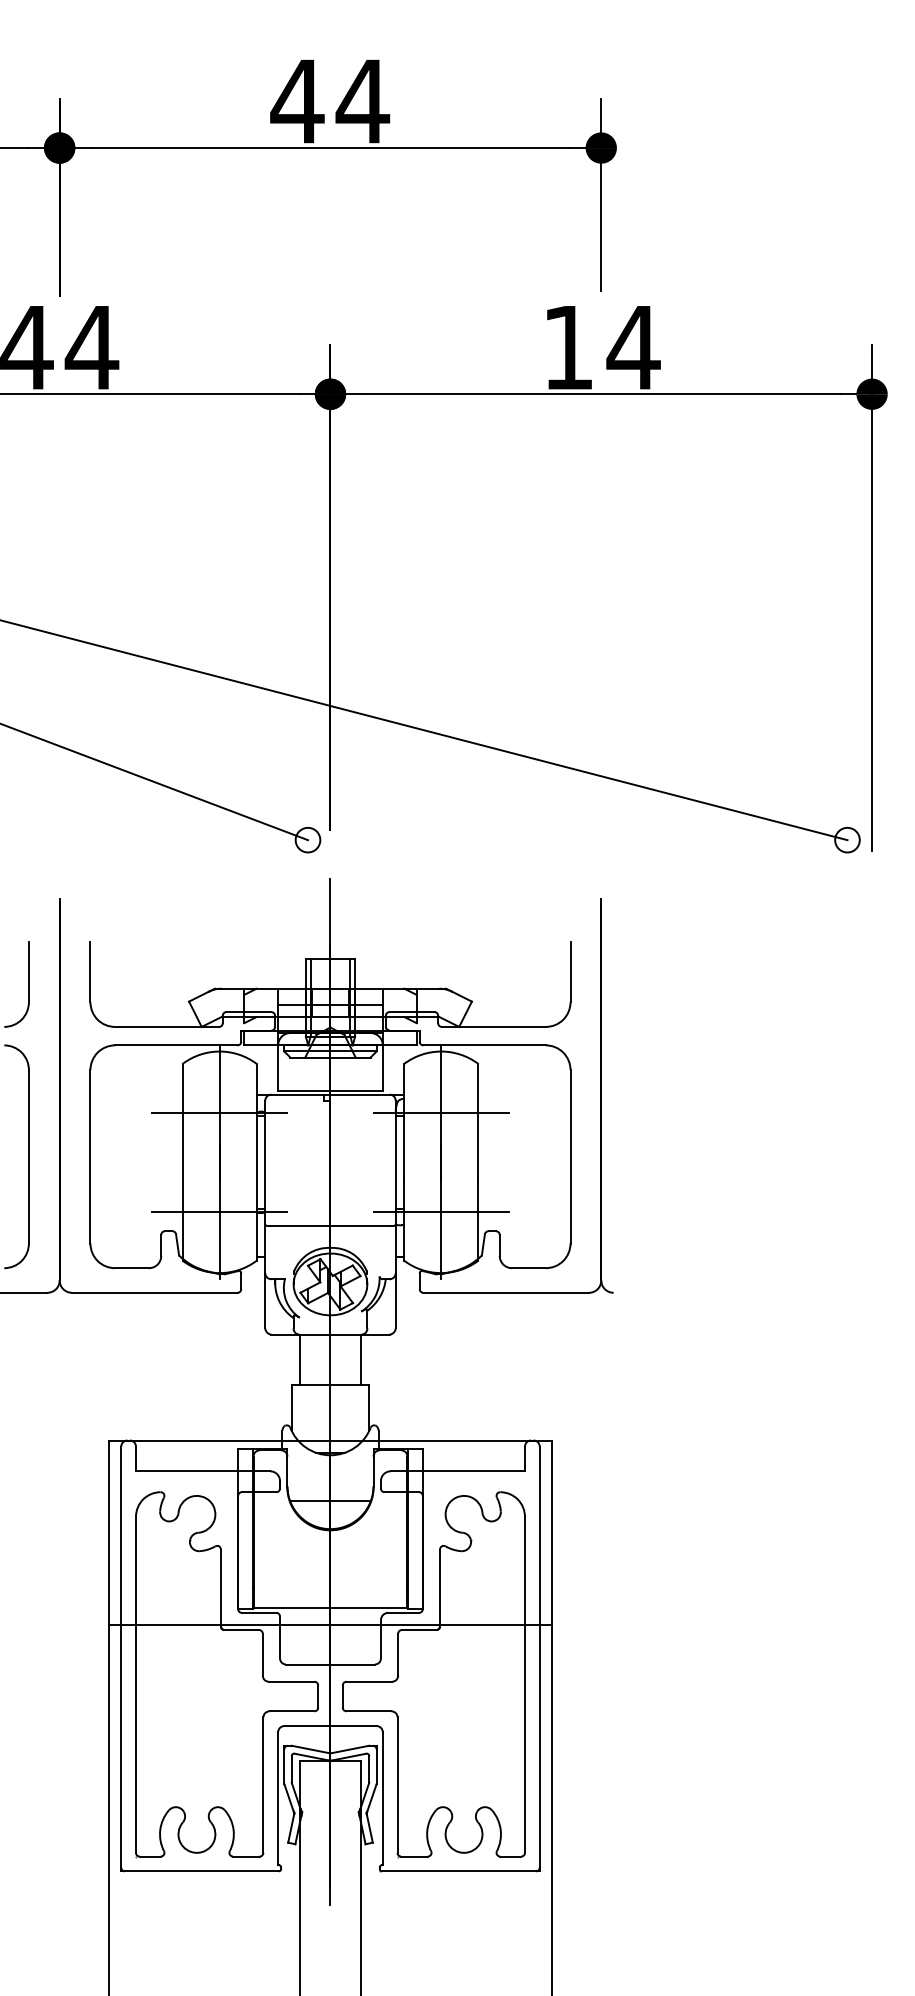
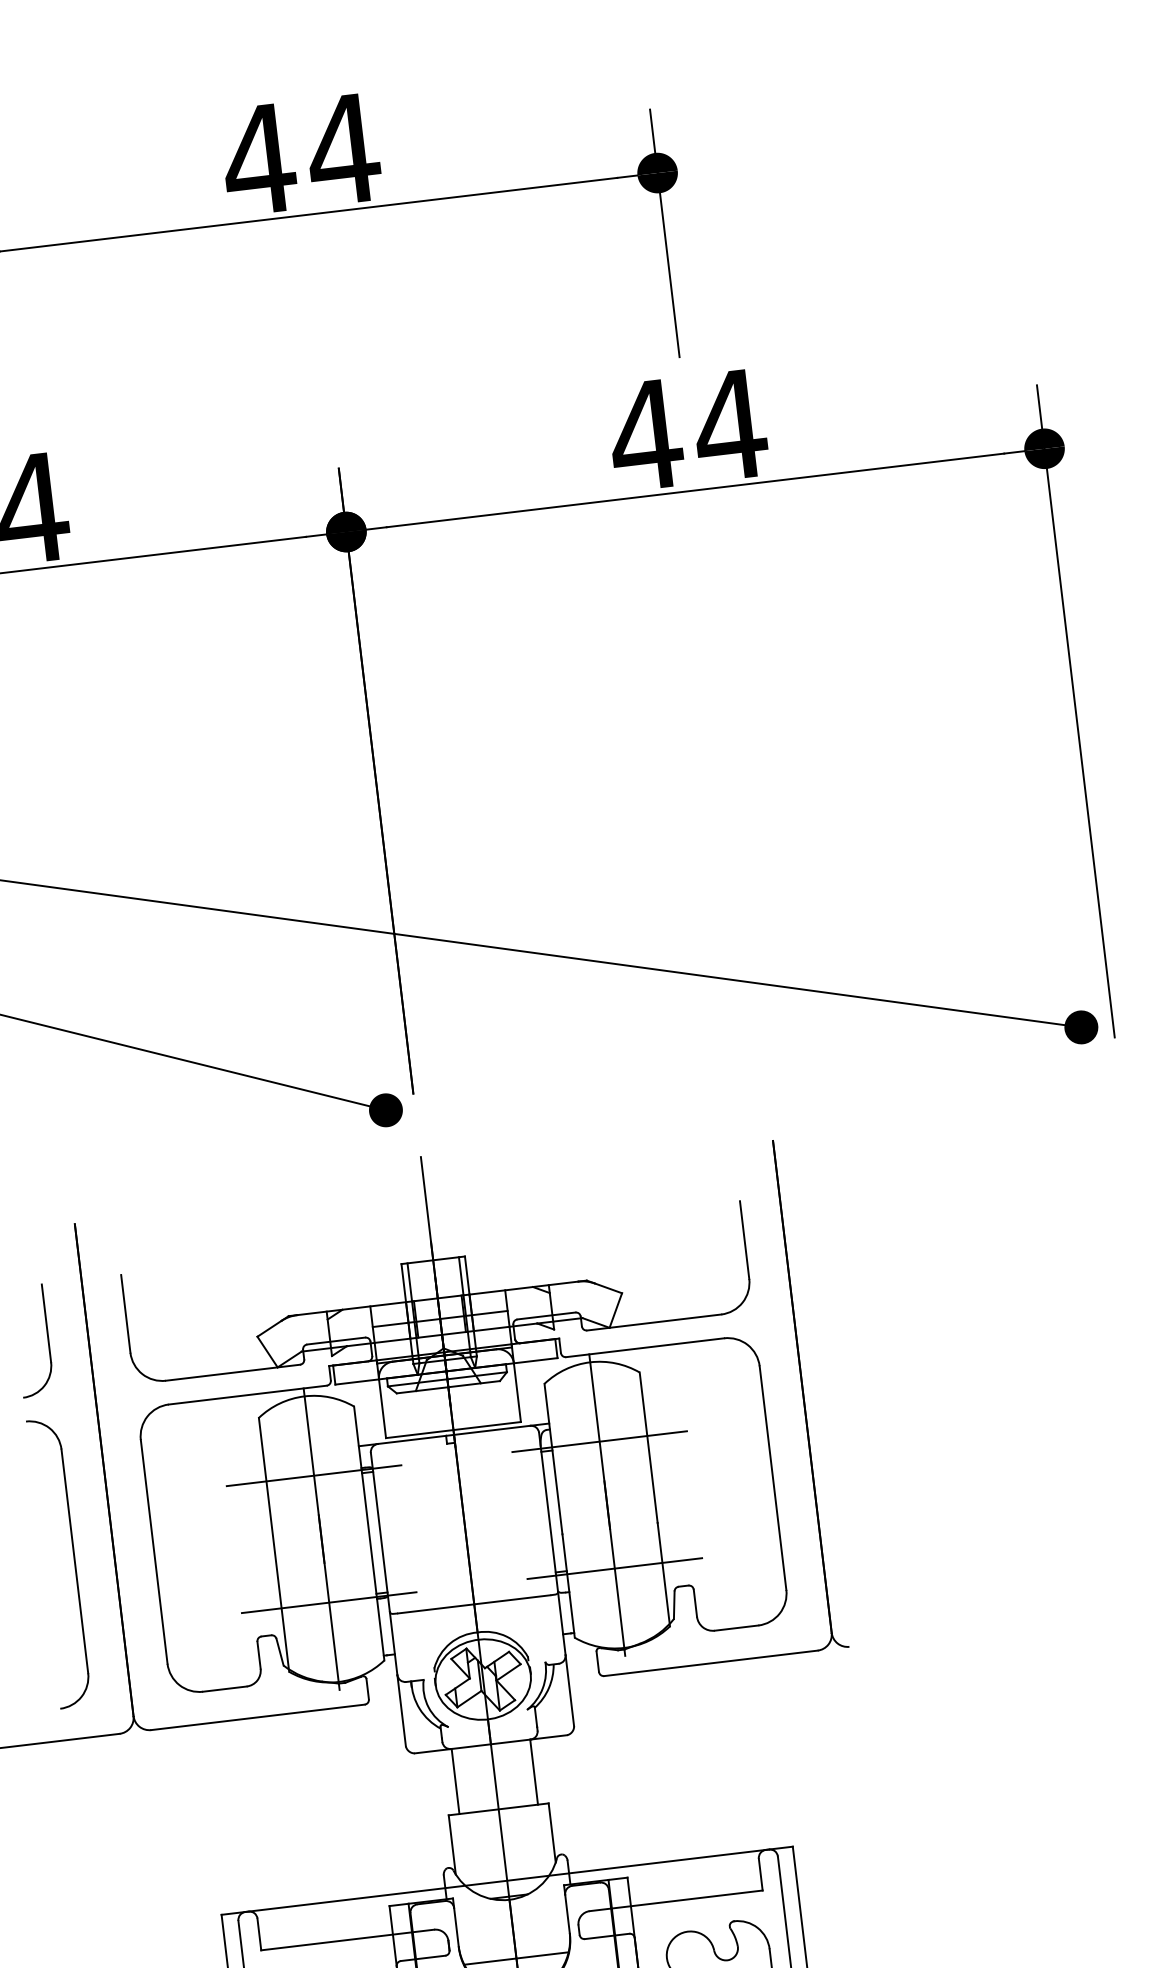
text: (568, 347) -> (646, 435), 14 -> 44
fill: (307, 839) -> (385, 1109), added
fill: (847, 839) -> (1081, 1026), added

